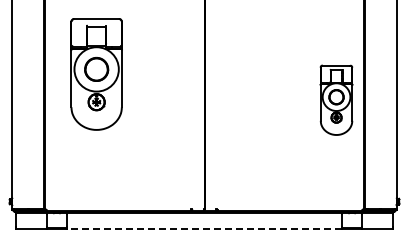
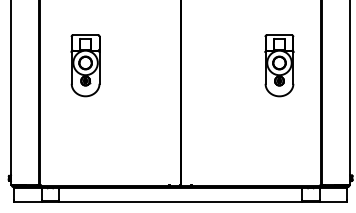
part: (96, 73) -> (85, 65), size x0.62
part: (336, 99) -> (279, 65), moved
line: (204, 228) -> (180, 201), dashed -> solid

